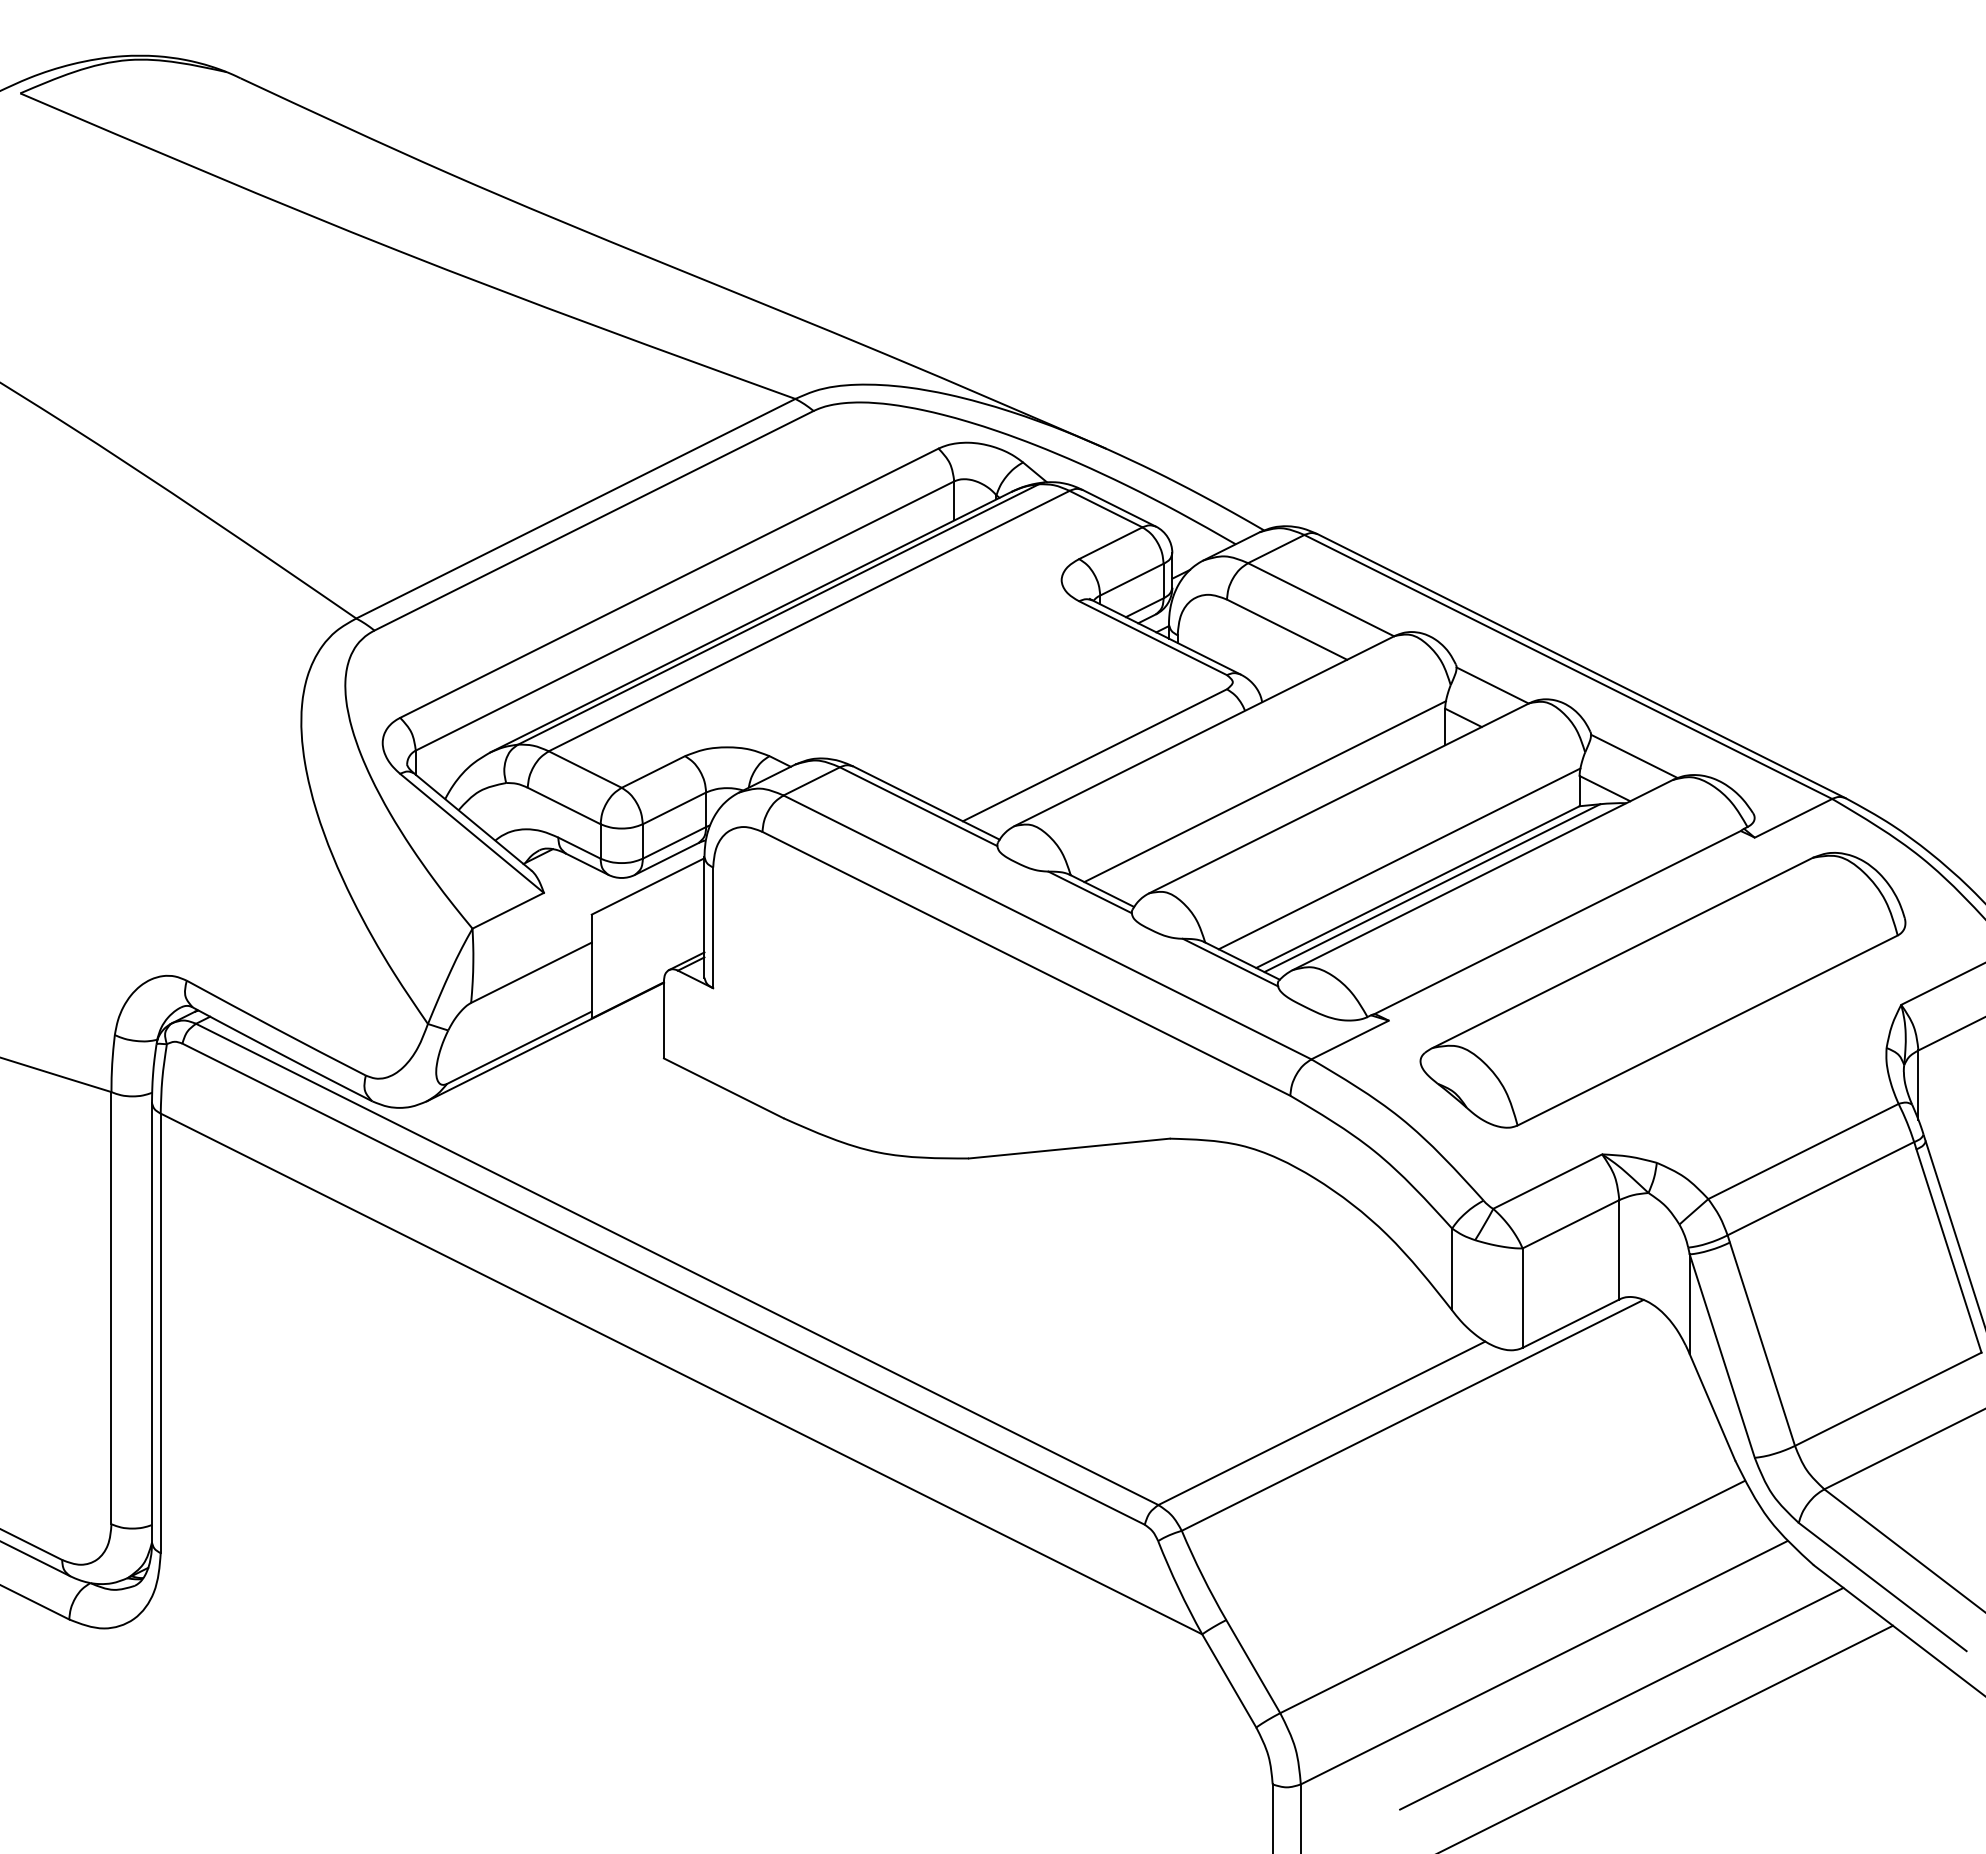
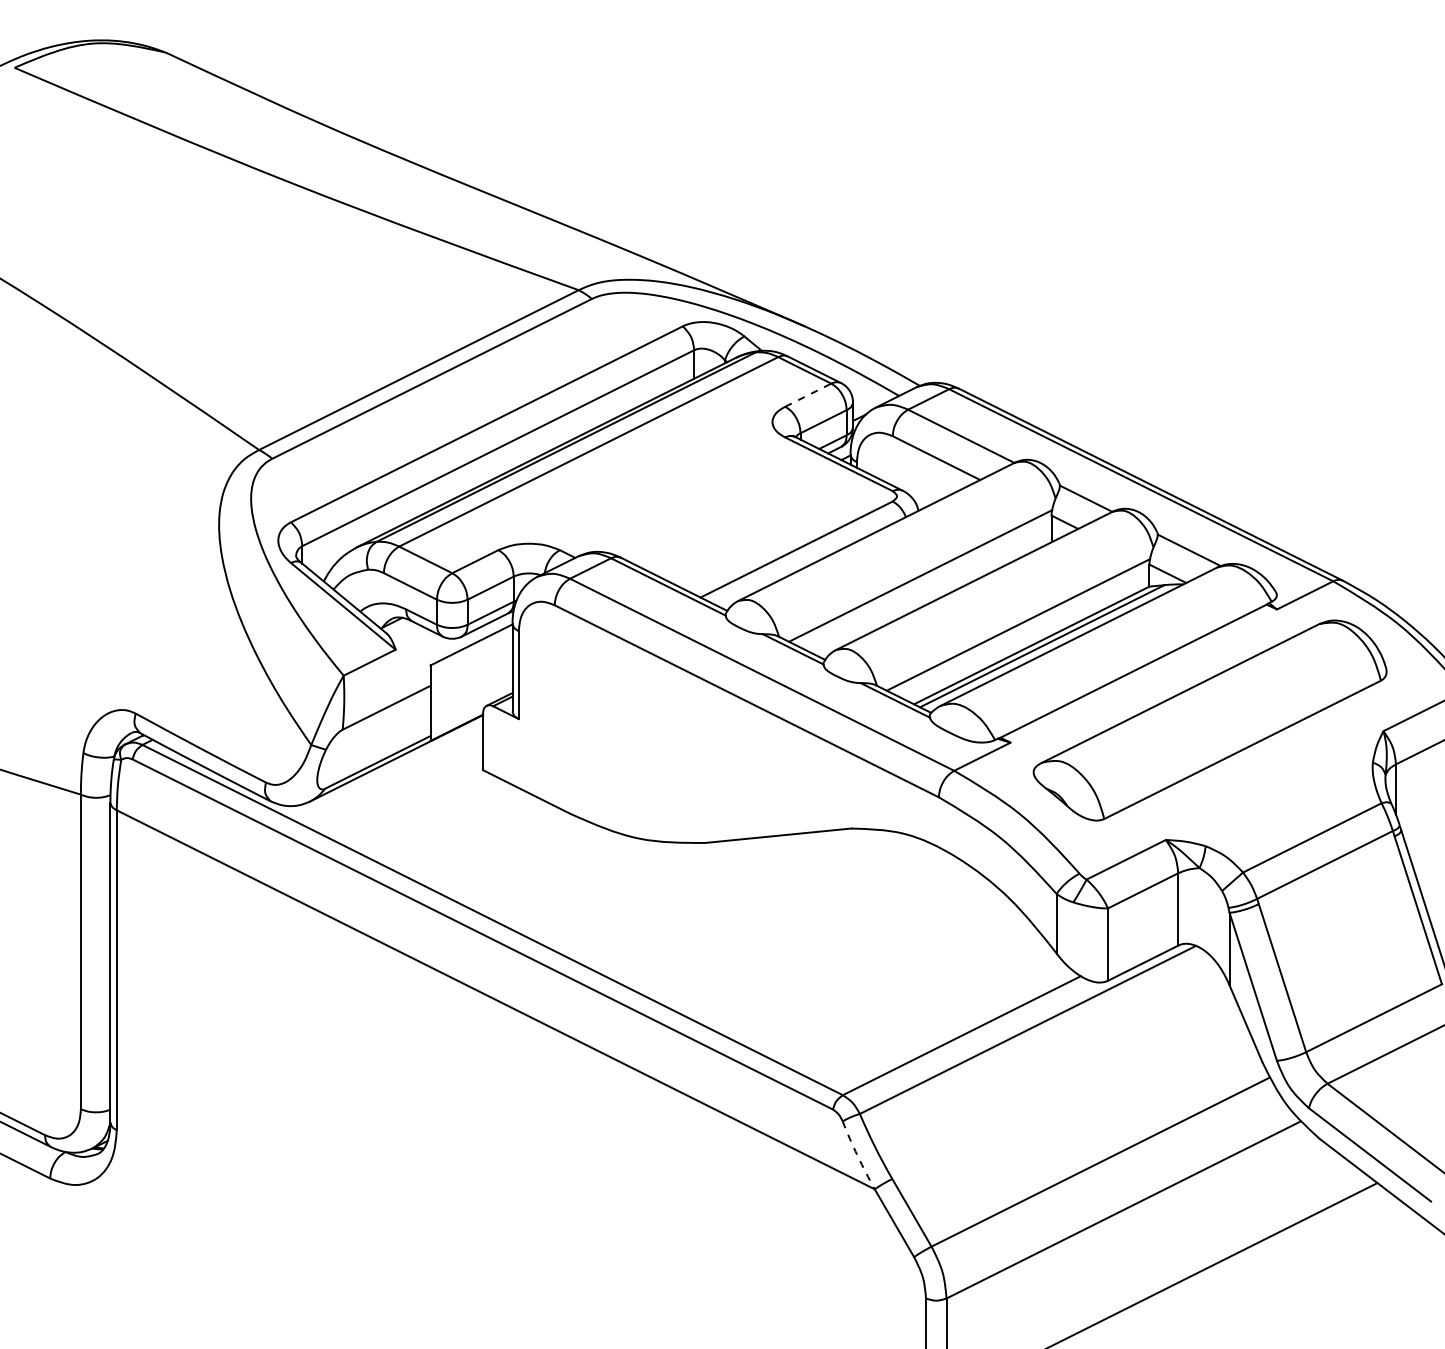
line: (1111, 543) -> (808, 395), solid -> dashed
arc: (1178, 1588) -> (857, 1155), solid -> dashed
line: (1621, 1698) -> (1179, 1235), removed

